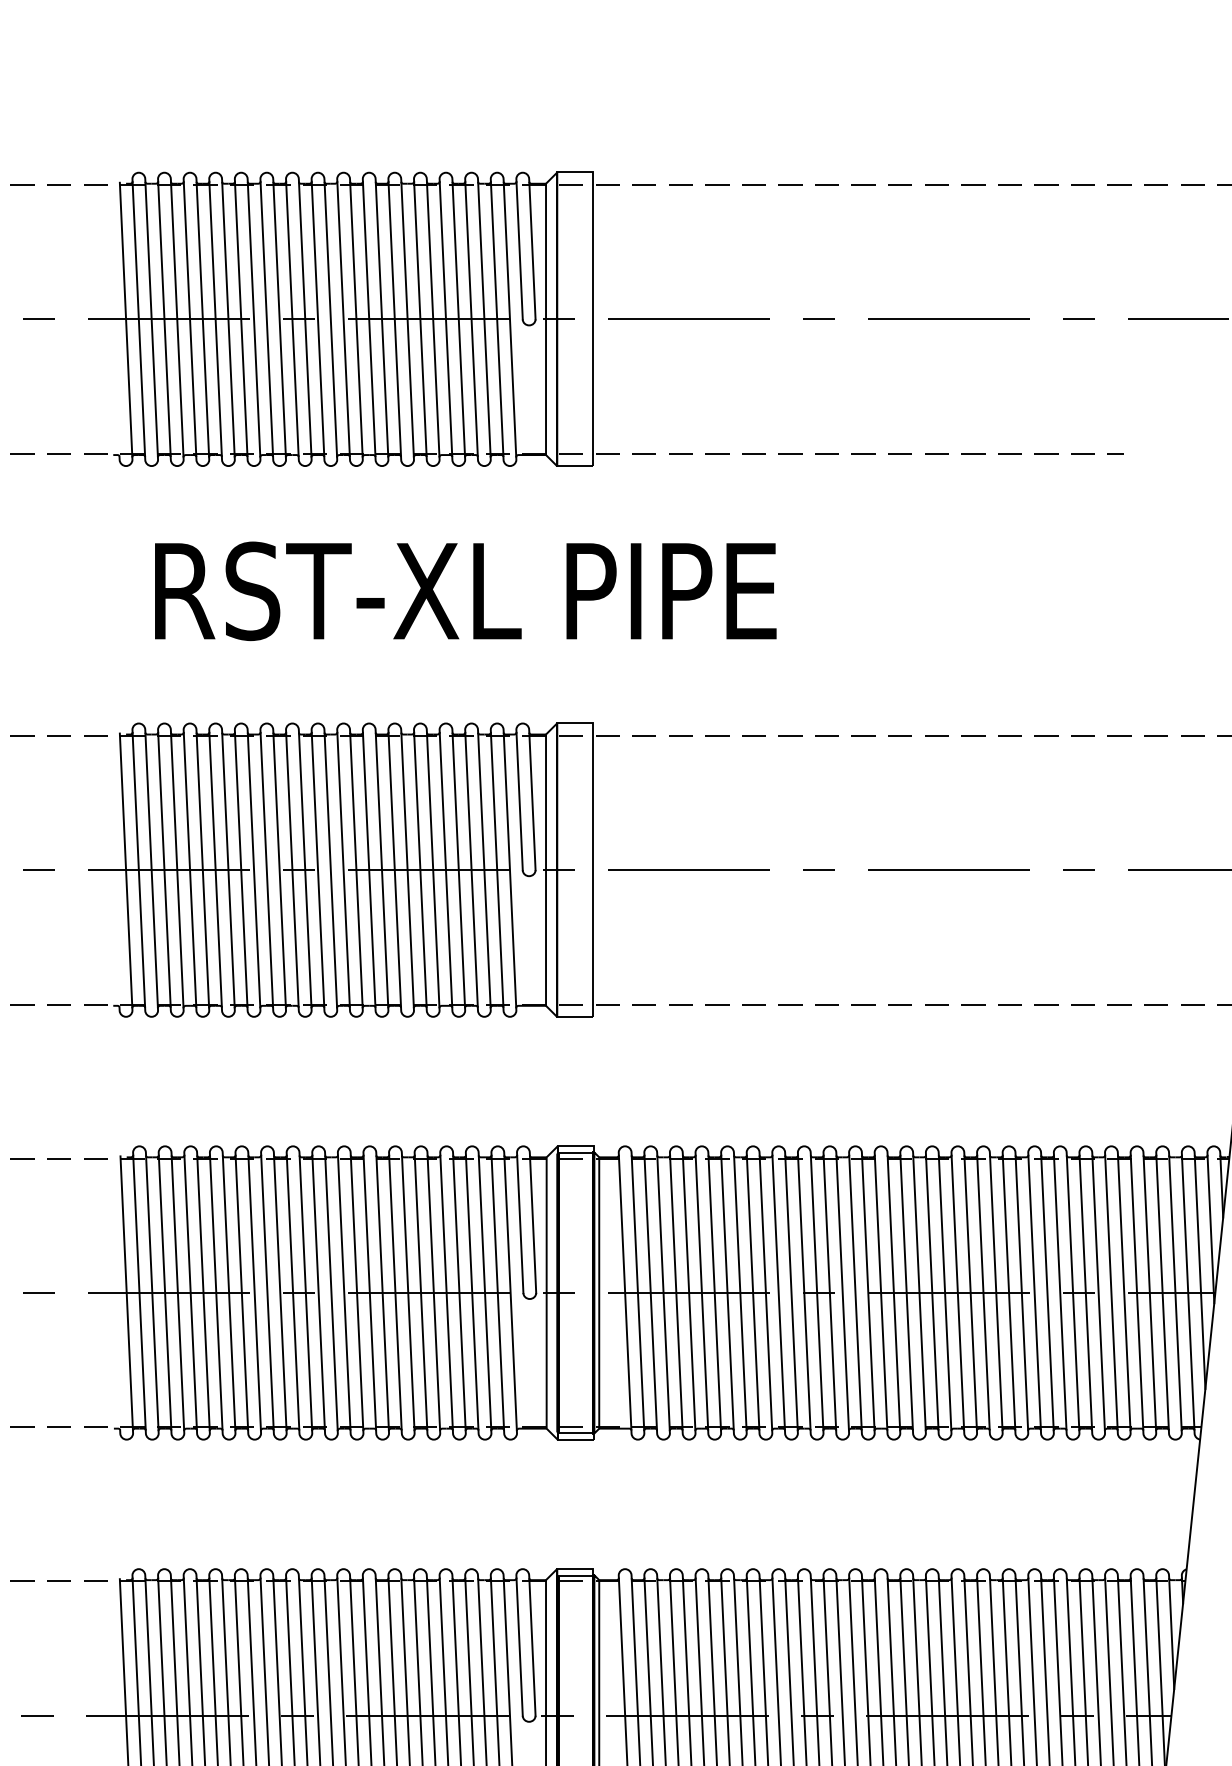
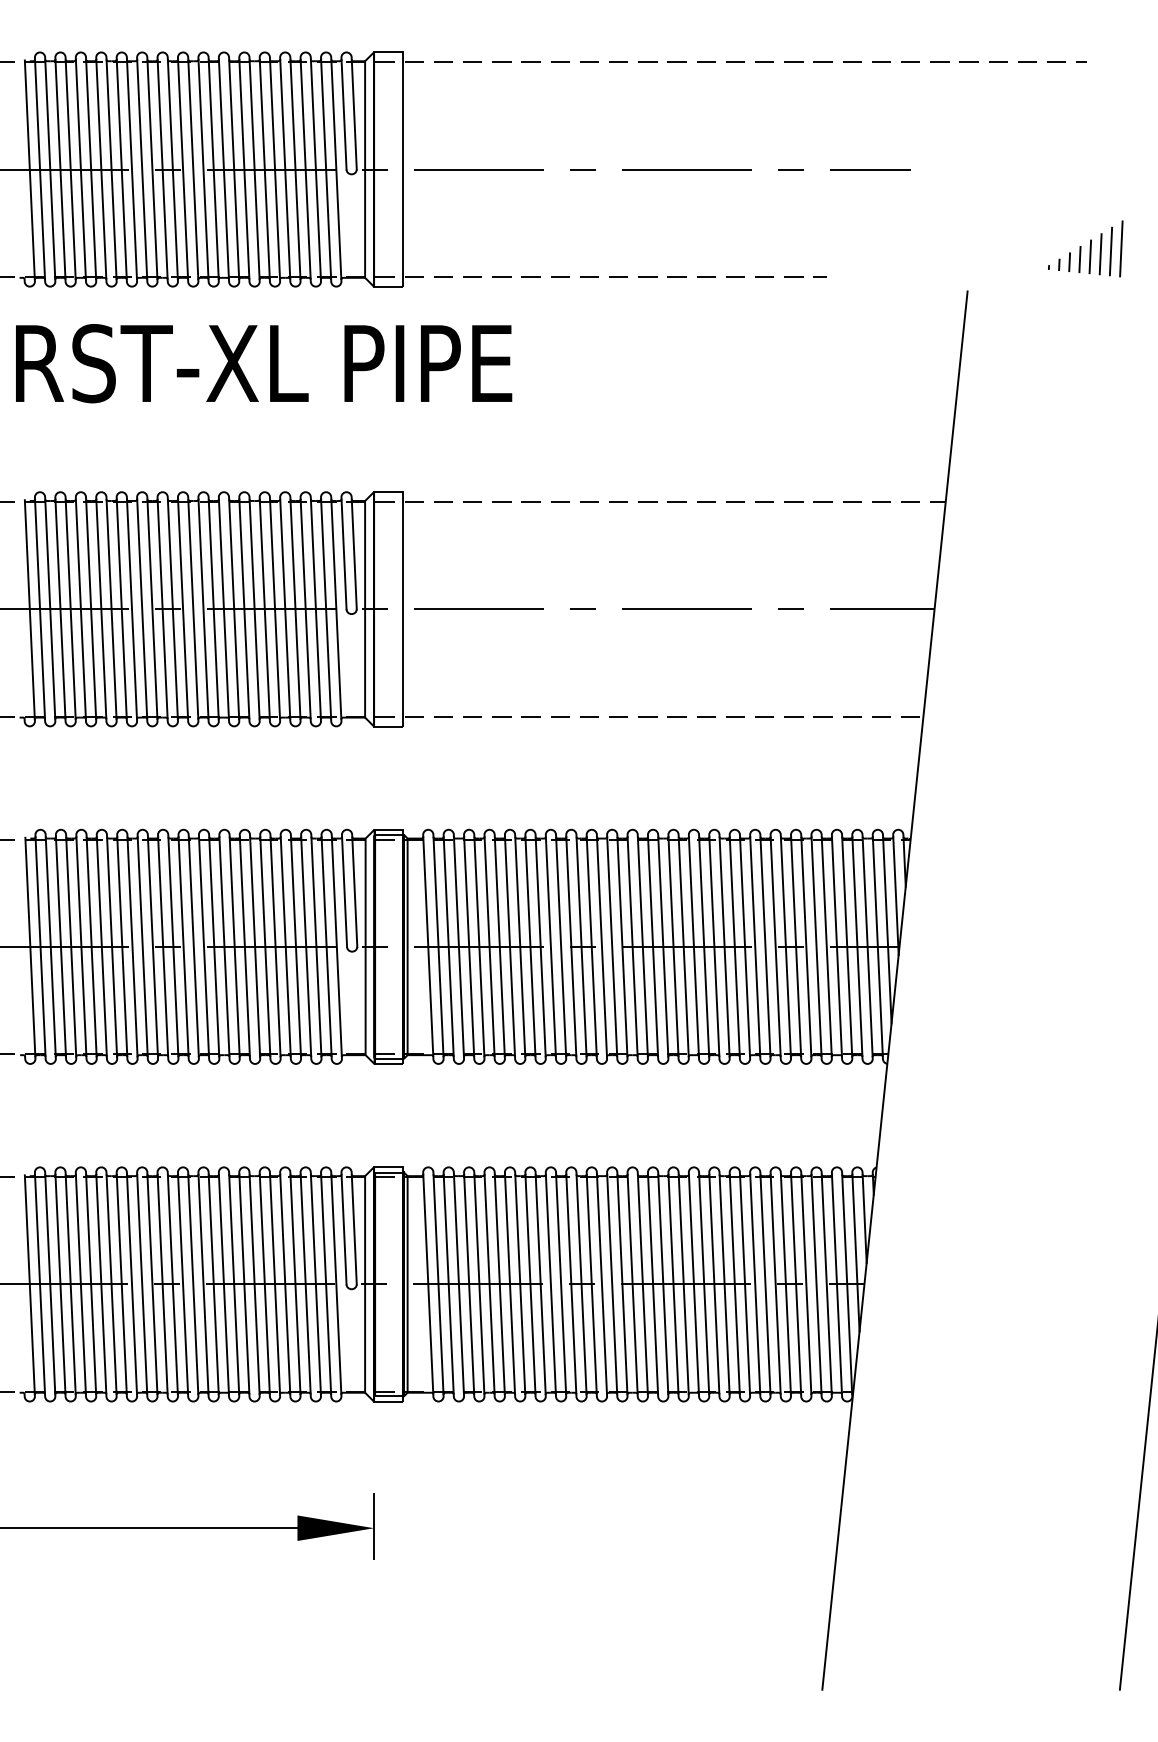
text: (466, 591) -> (264, 363), moved

